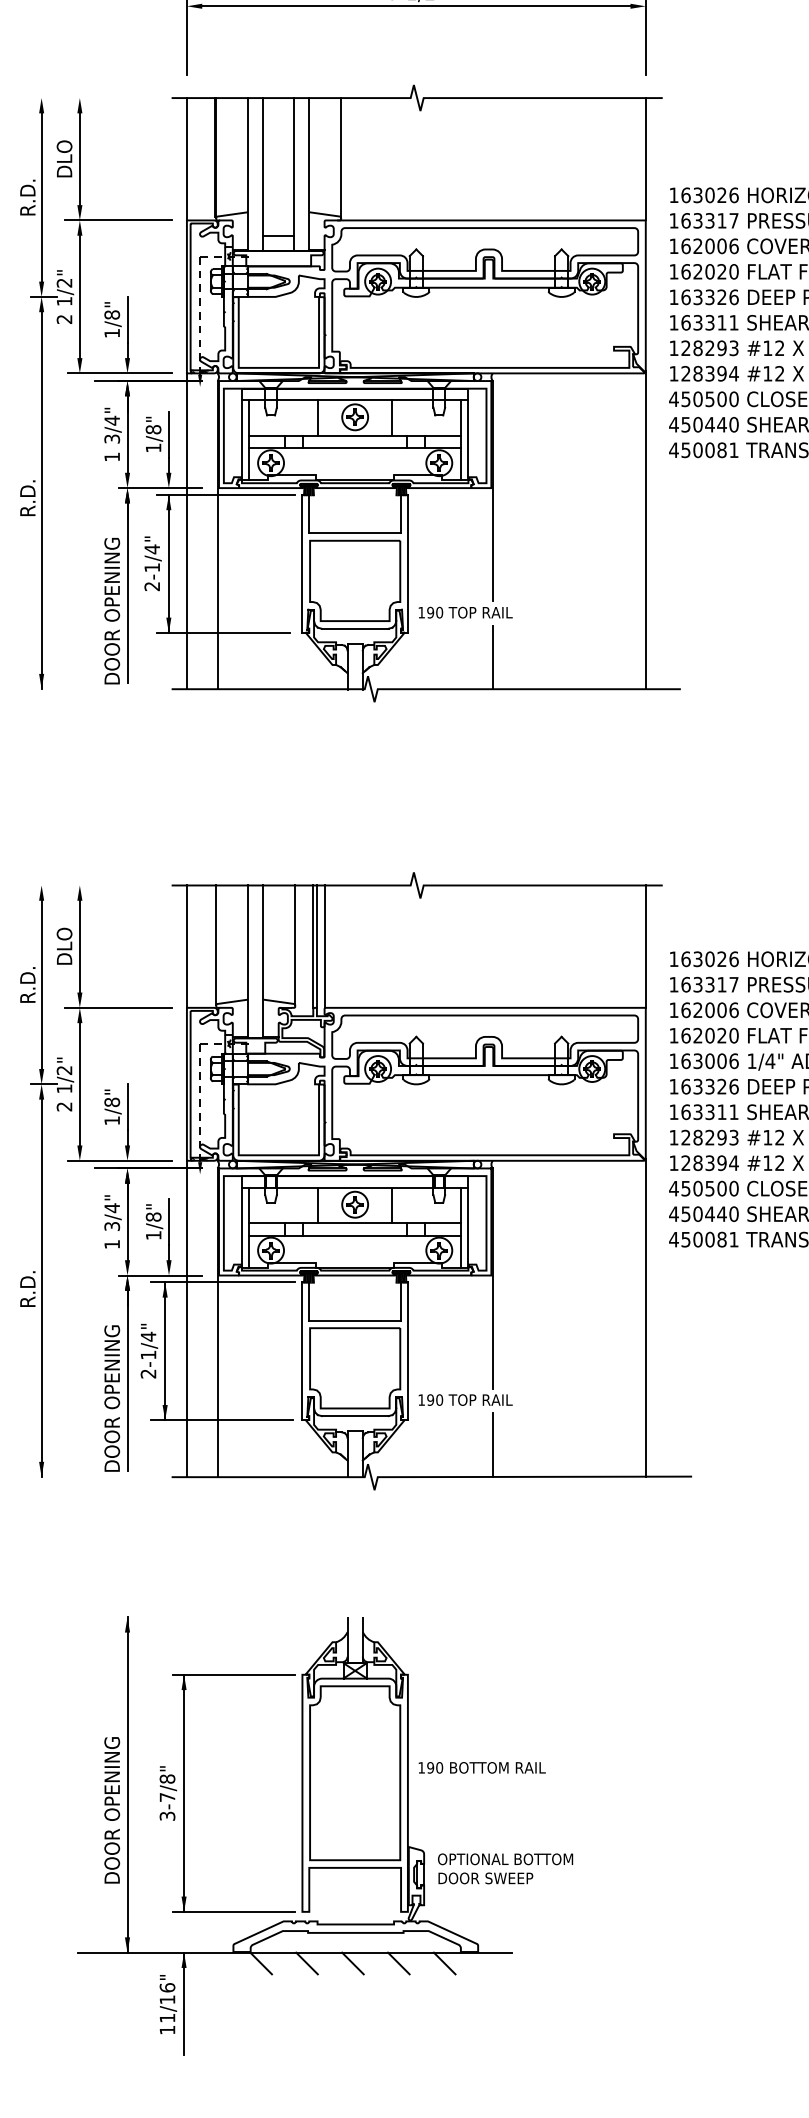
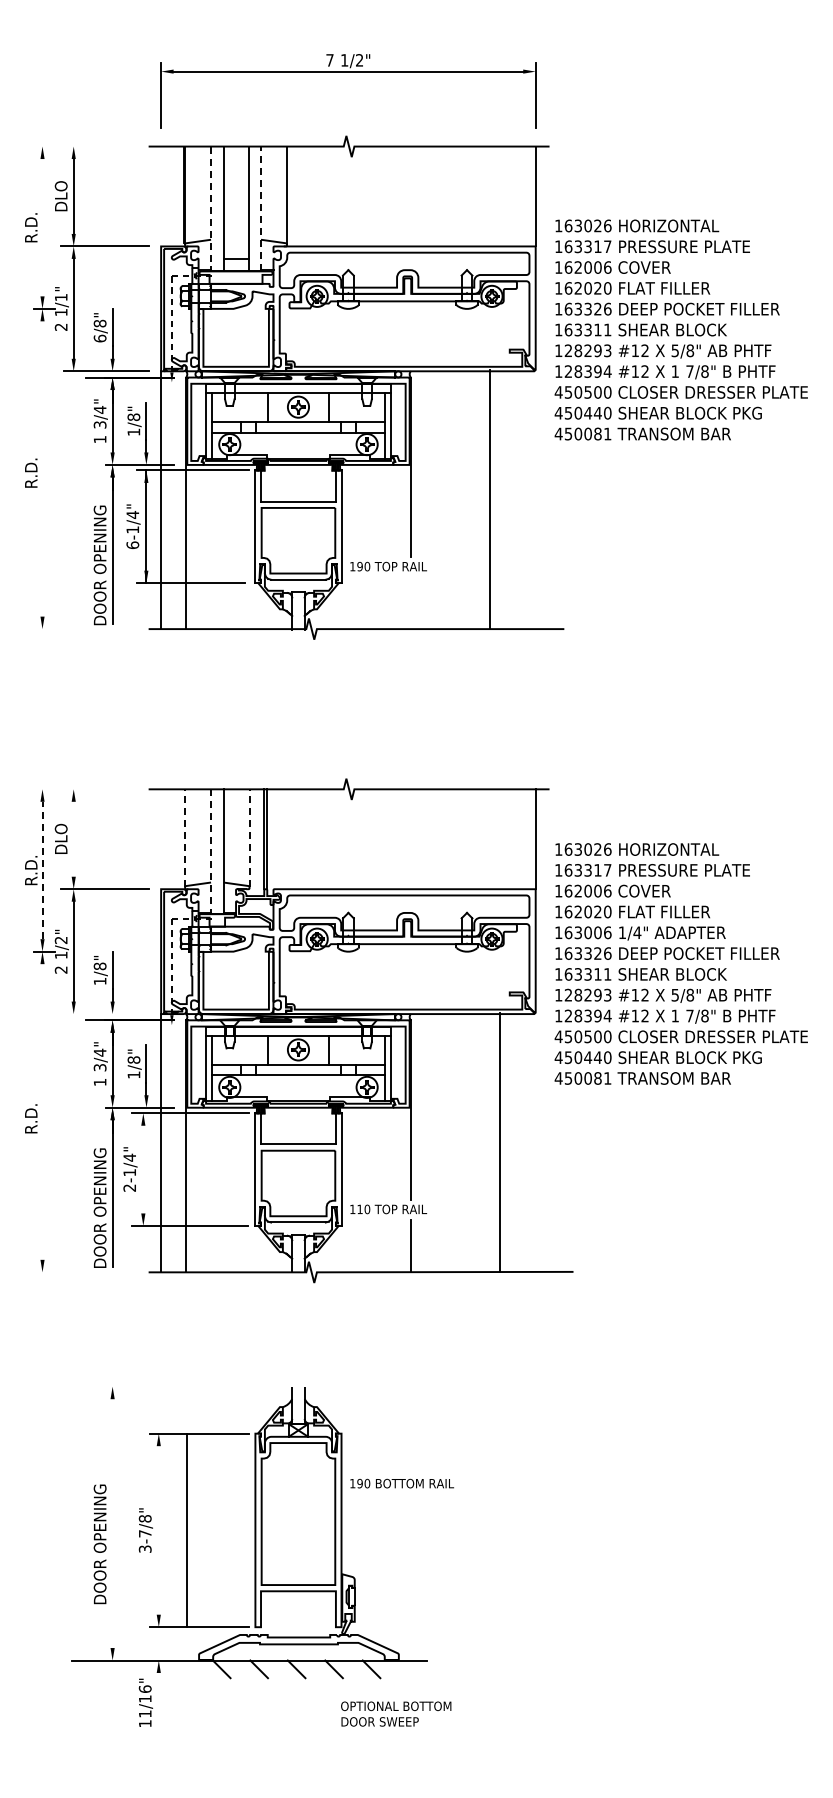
line: (187, 159) -> (161, 196), removed
line: (309, 173) -> (261, 208), solid -> dashed
line: (248, 175) -> (211, 209), solid -> dashed
line: (41, 197) -> (42, 227), removed
text: (63, 282) -> (60, 297), 1/2" -> 1/1"
text: (111, 333) -> (99, 338), 1/8" -> 6/8"
line: (41, 501) -> (42, 475), removed
line: (645, 530) -> (489, 499), moved
text: (151, 586) -> (132, 545), 2-1/4" -> 6-1/4"
line: (492, 657) -> (410, 603), removed
line: (79, 945) -> (73, 838), removed
line: (216, 945) -> (185, 838), solid -> dashed
line: (295, 945) -> (249, 838), solid -> dashed
line: (187, 946) -> (161, 839), removed
line: (324, 946) -> (273, 839), removed
line: (248, 962) -> (211, 852), solid -> dashed
line: (41, 984) -> (42, 870), solid -> dashed
line: (118, 1161) -> (105, 1014), removed
line: (41, 1288) -> (42, 1118), removed
line: (645, 1316) -> (499, 1141), moved
line: (165, 1351) -> (143, 1169), removed
text: (429, 1400) -> (359, 1209), 190 -> 110
text: (481, 1767) -> (401, 1483), moved
line: (127, 1784) -> (112, 1523), removed
line: (183, 1793) -> (186, 1530), moved
text: (505, 1868) -> (396, 1713), moved
line: (183, 2004) -> (158, 1702), removed

